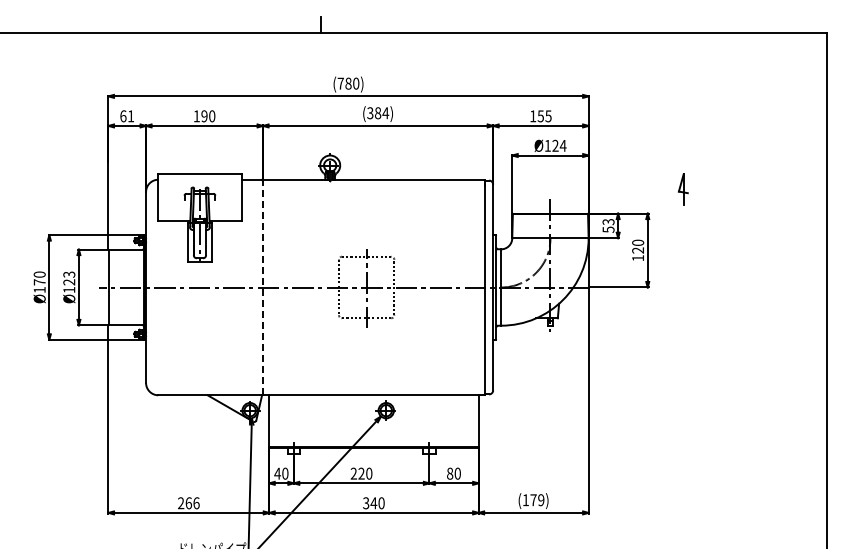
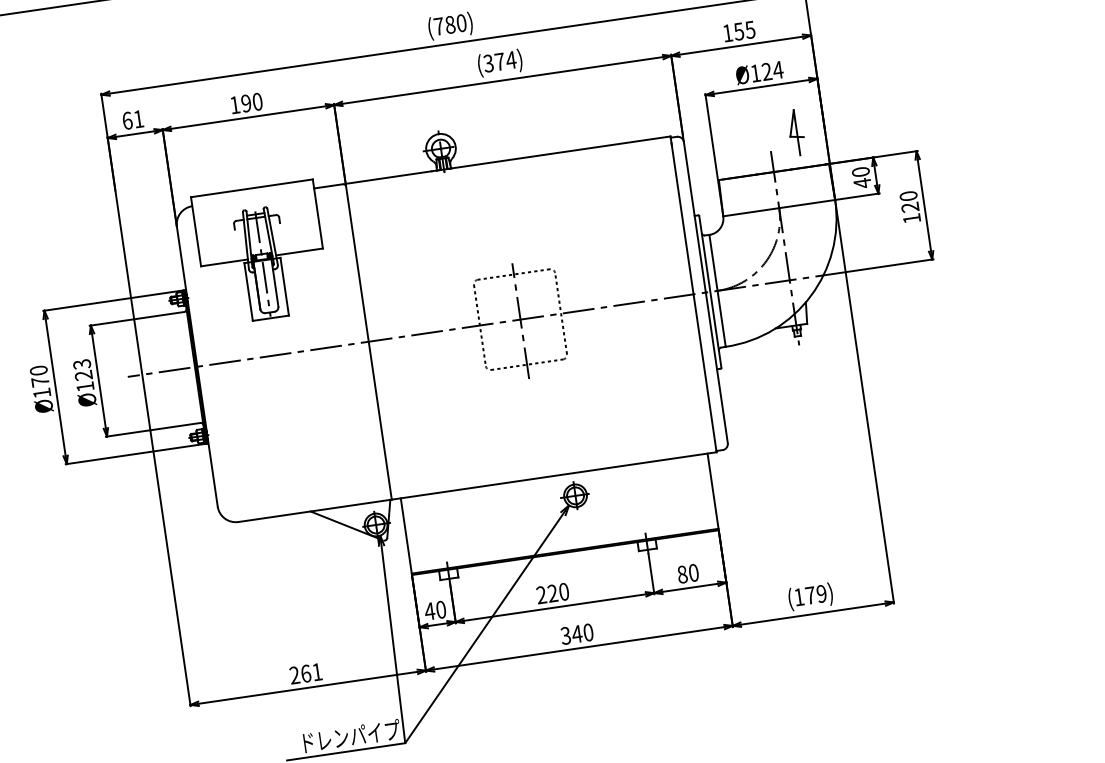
text: (378, 113) -> (500, 62), (384) -> (374)
part: (682, 189) -> (795, 132), moved
text: (608, 225) -> (861, 177), 53 -> 40
line: (263, 287) -> (369, 341), dashed -> solid
text: (196, 503) -> (317, 672), 266 -> 261

